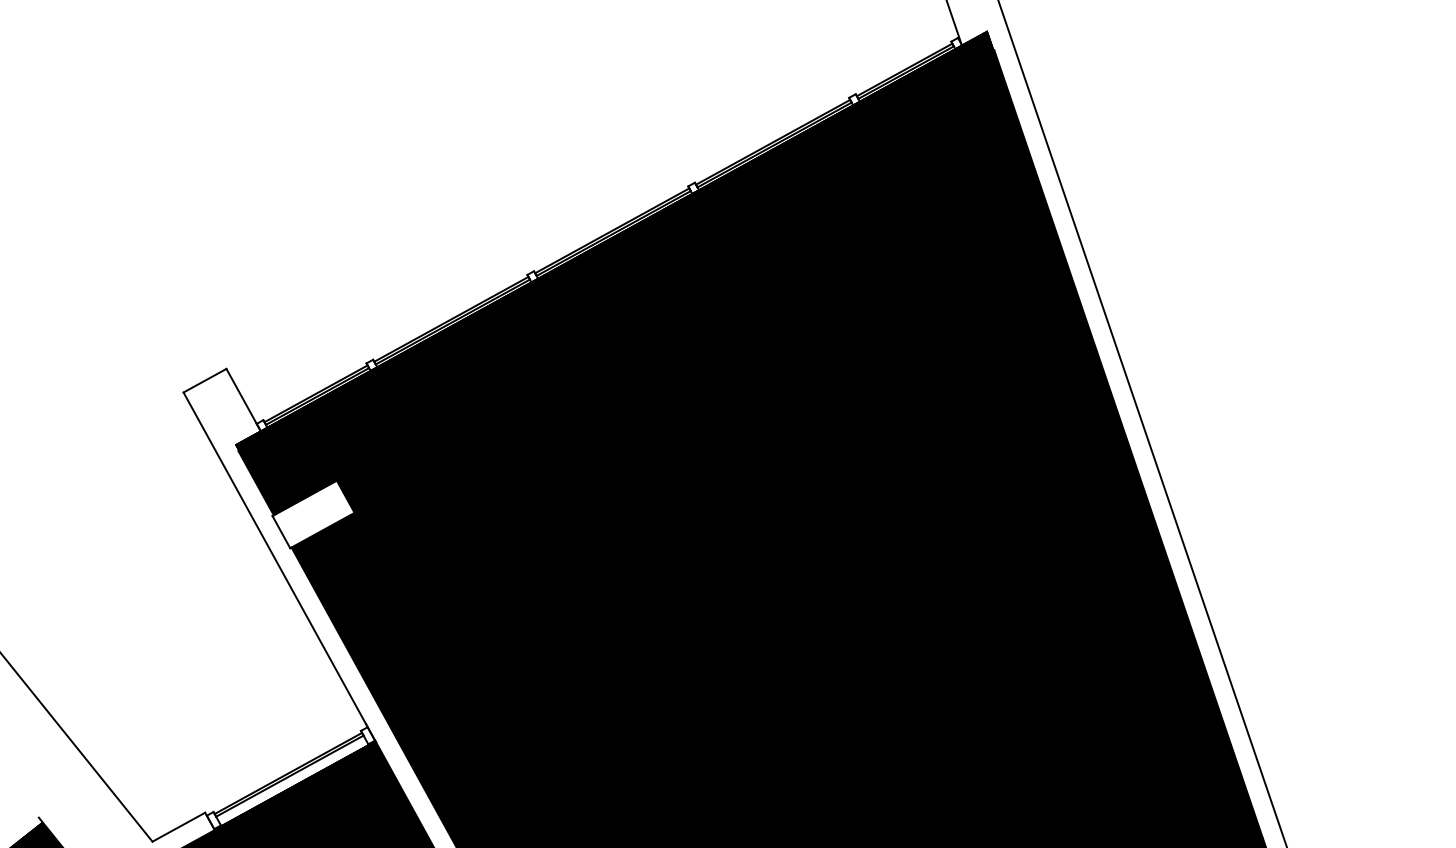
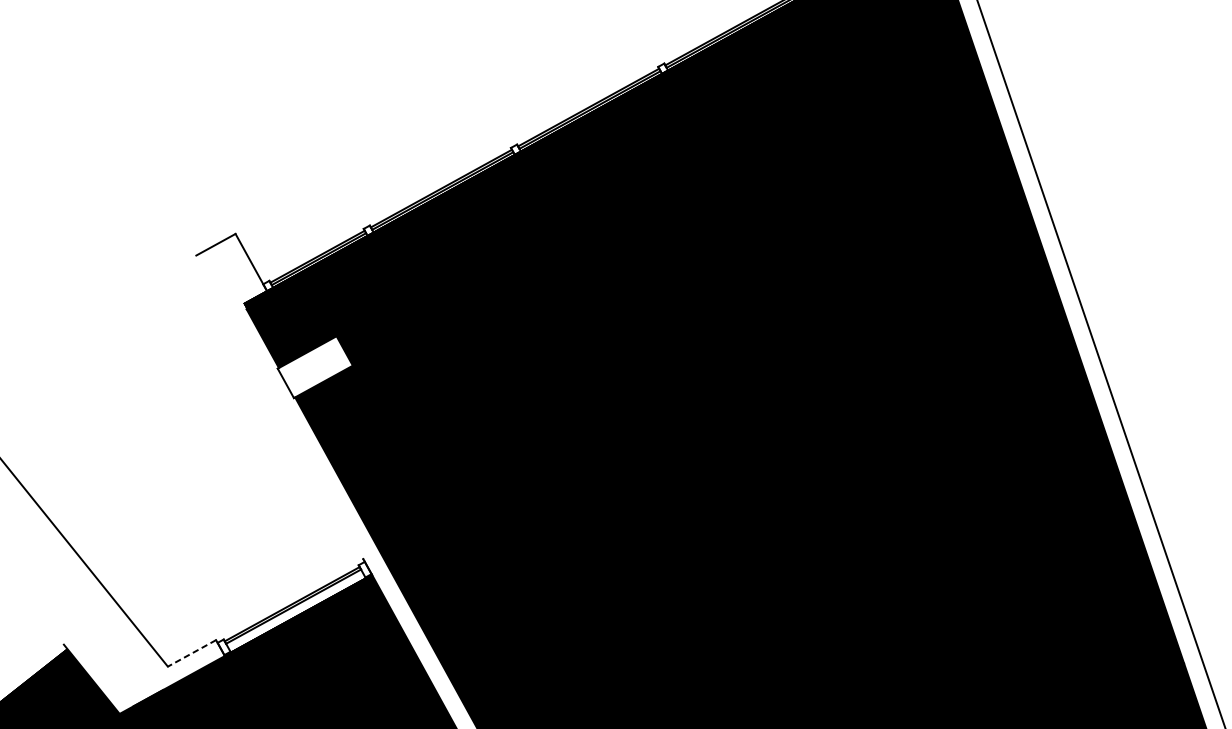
line: (274, 558) -> (279, 407), removed
line: (178, 827) -> (191, 653), solid -> dashed

